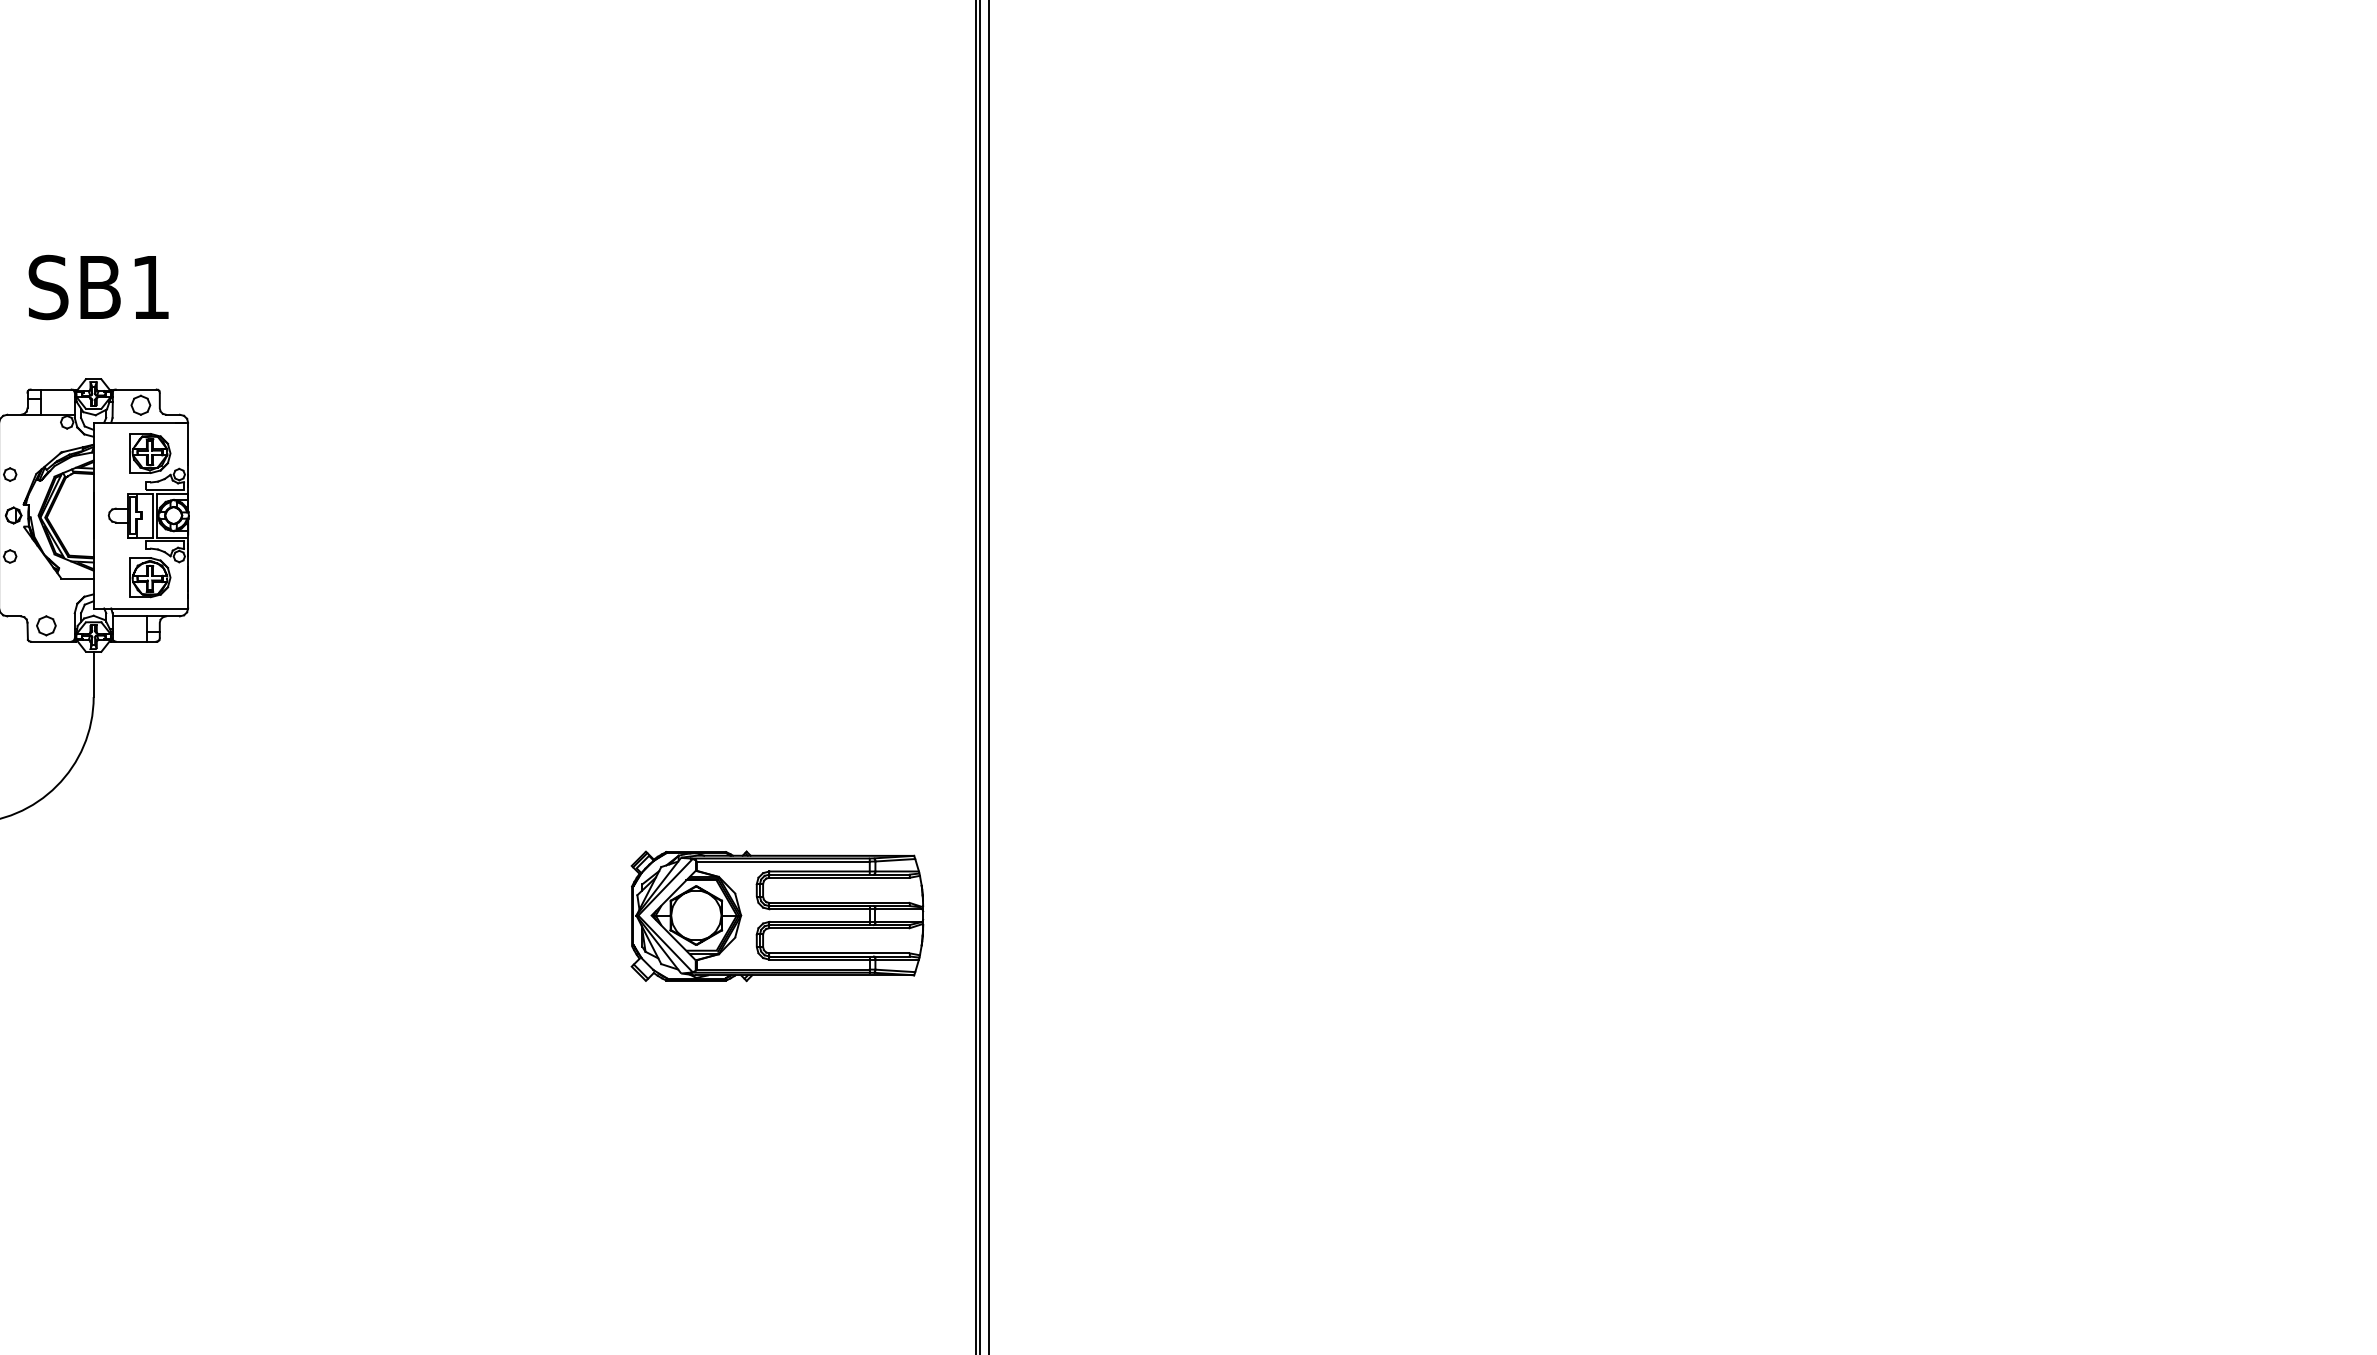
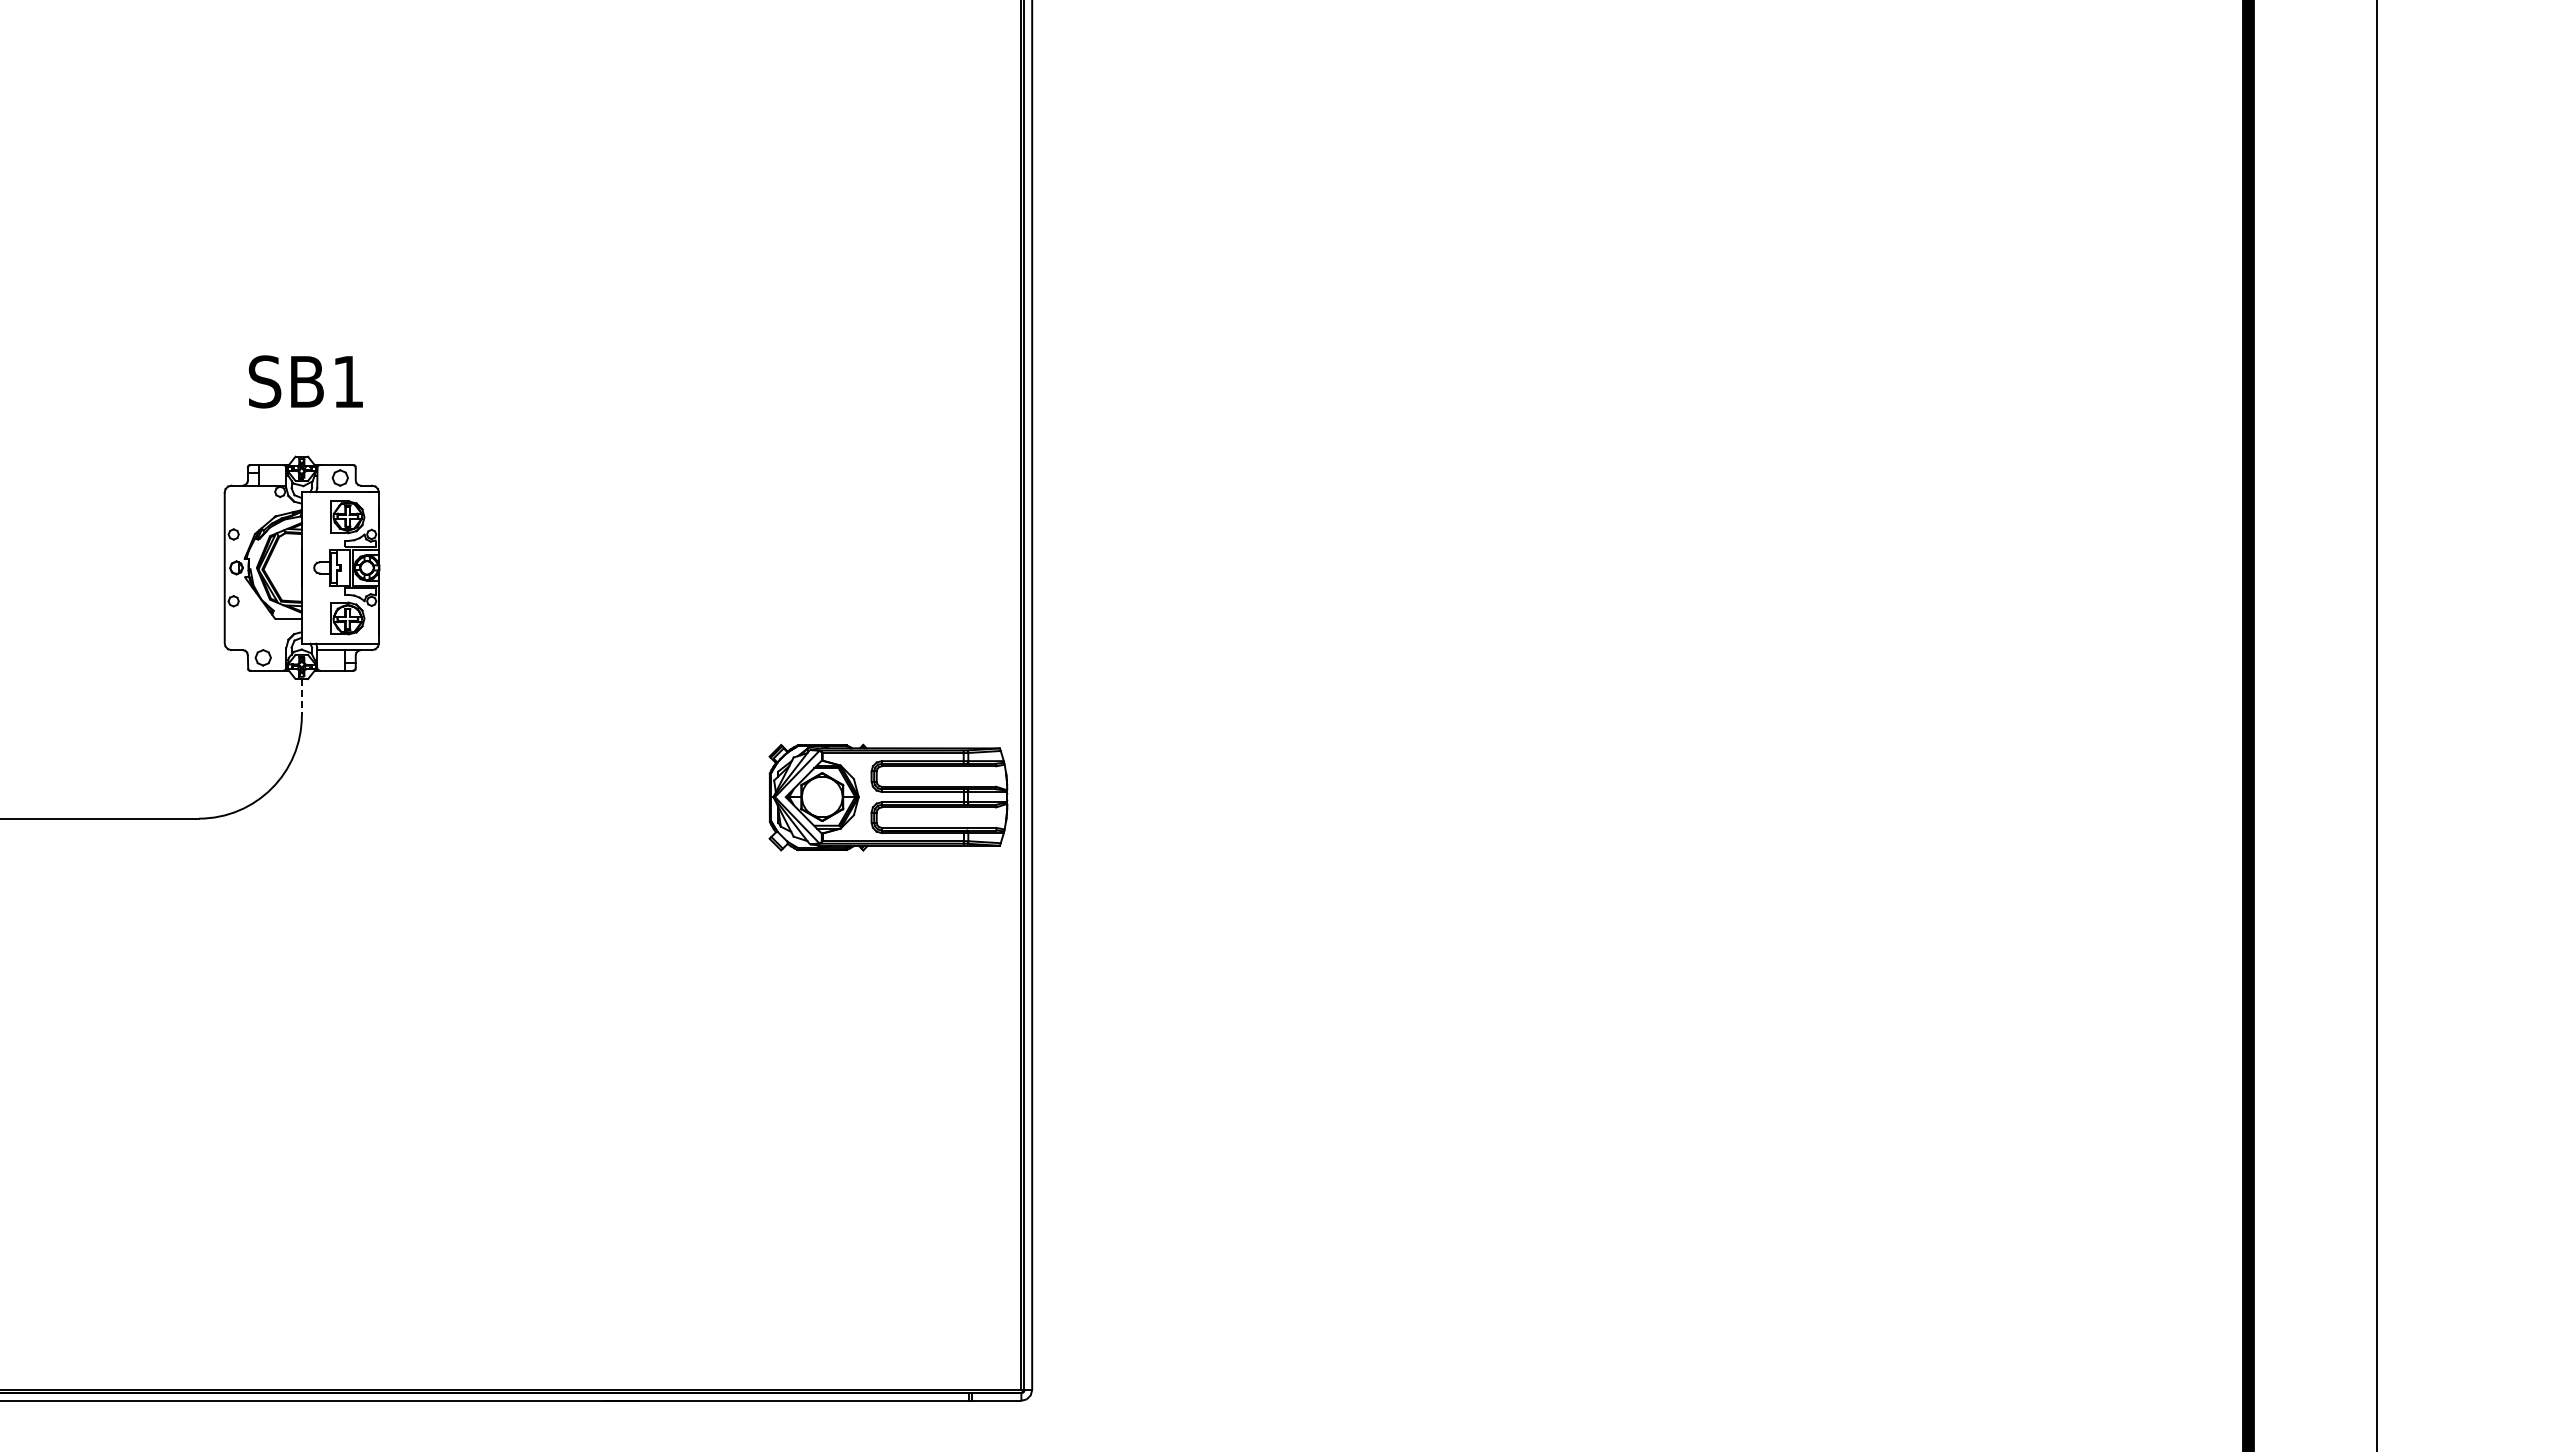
line: (93, 674) -> (301, 697), solid -> dashed
part: (777, 916) -> (888, 797), moved

